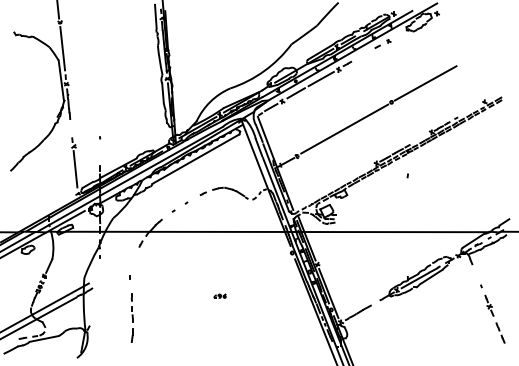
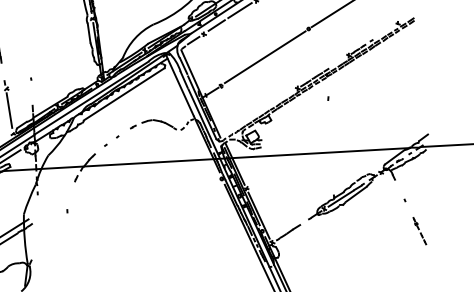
part: (219, 295) -> (154, 223), removed
part: (131, 317) -> (71, 249), removed
part: (494, 318) -> (419, 230), size x0.6

